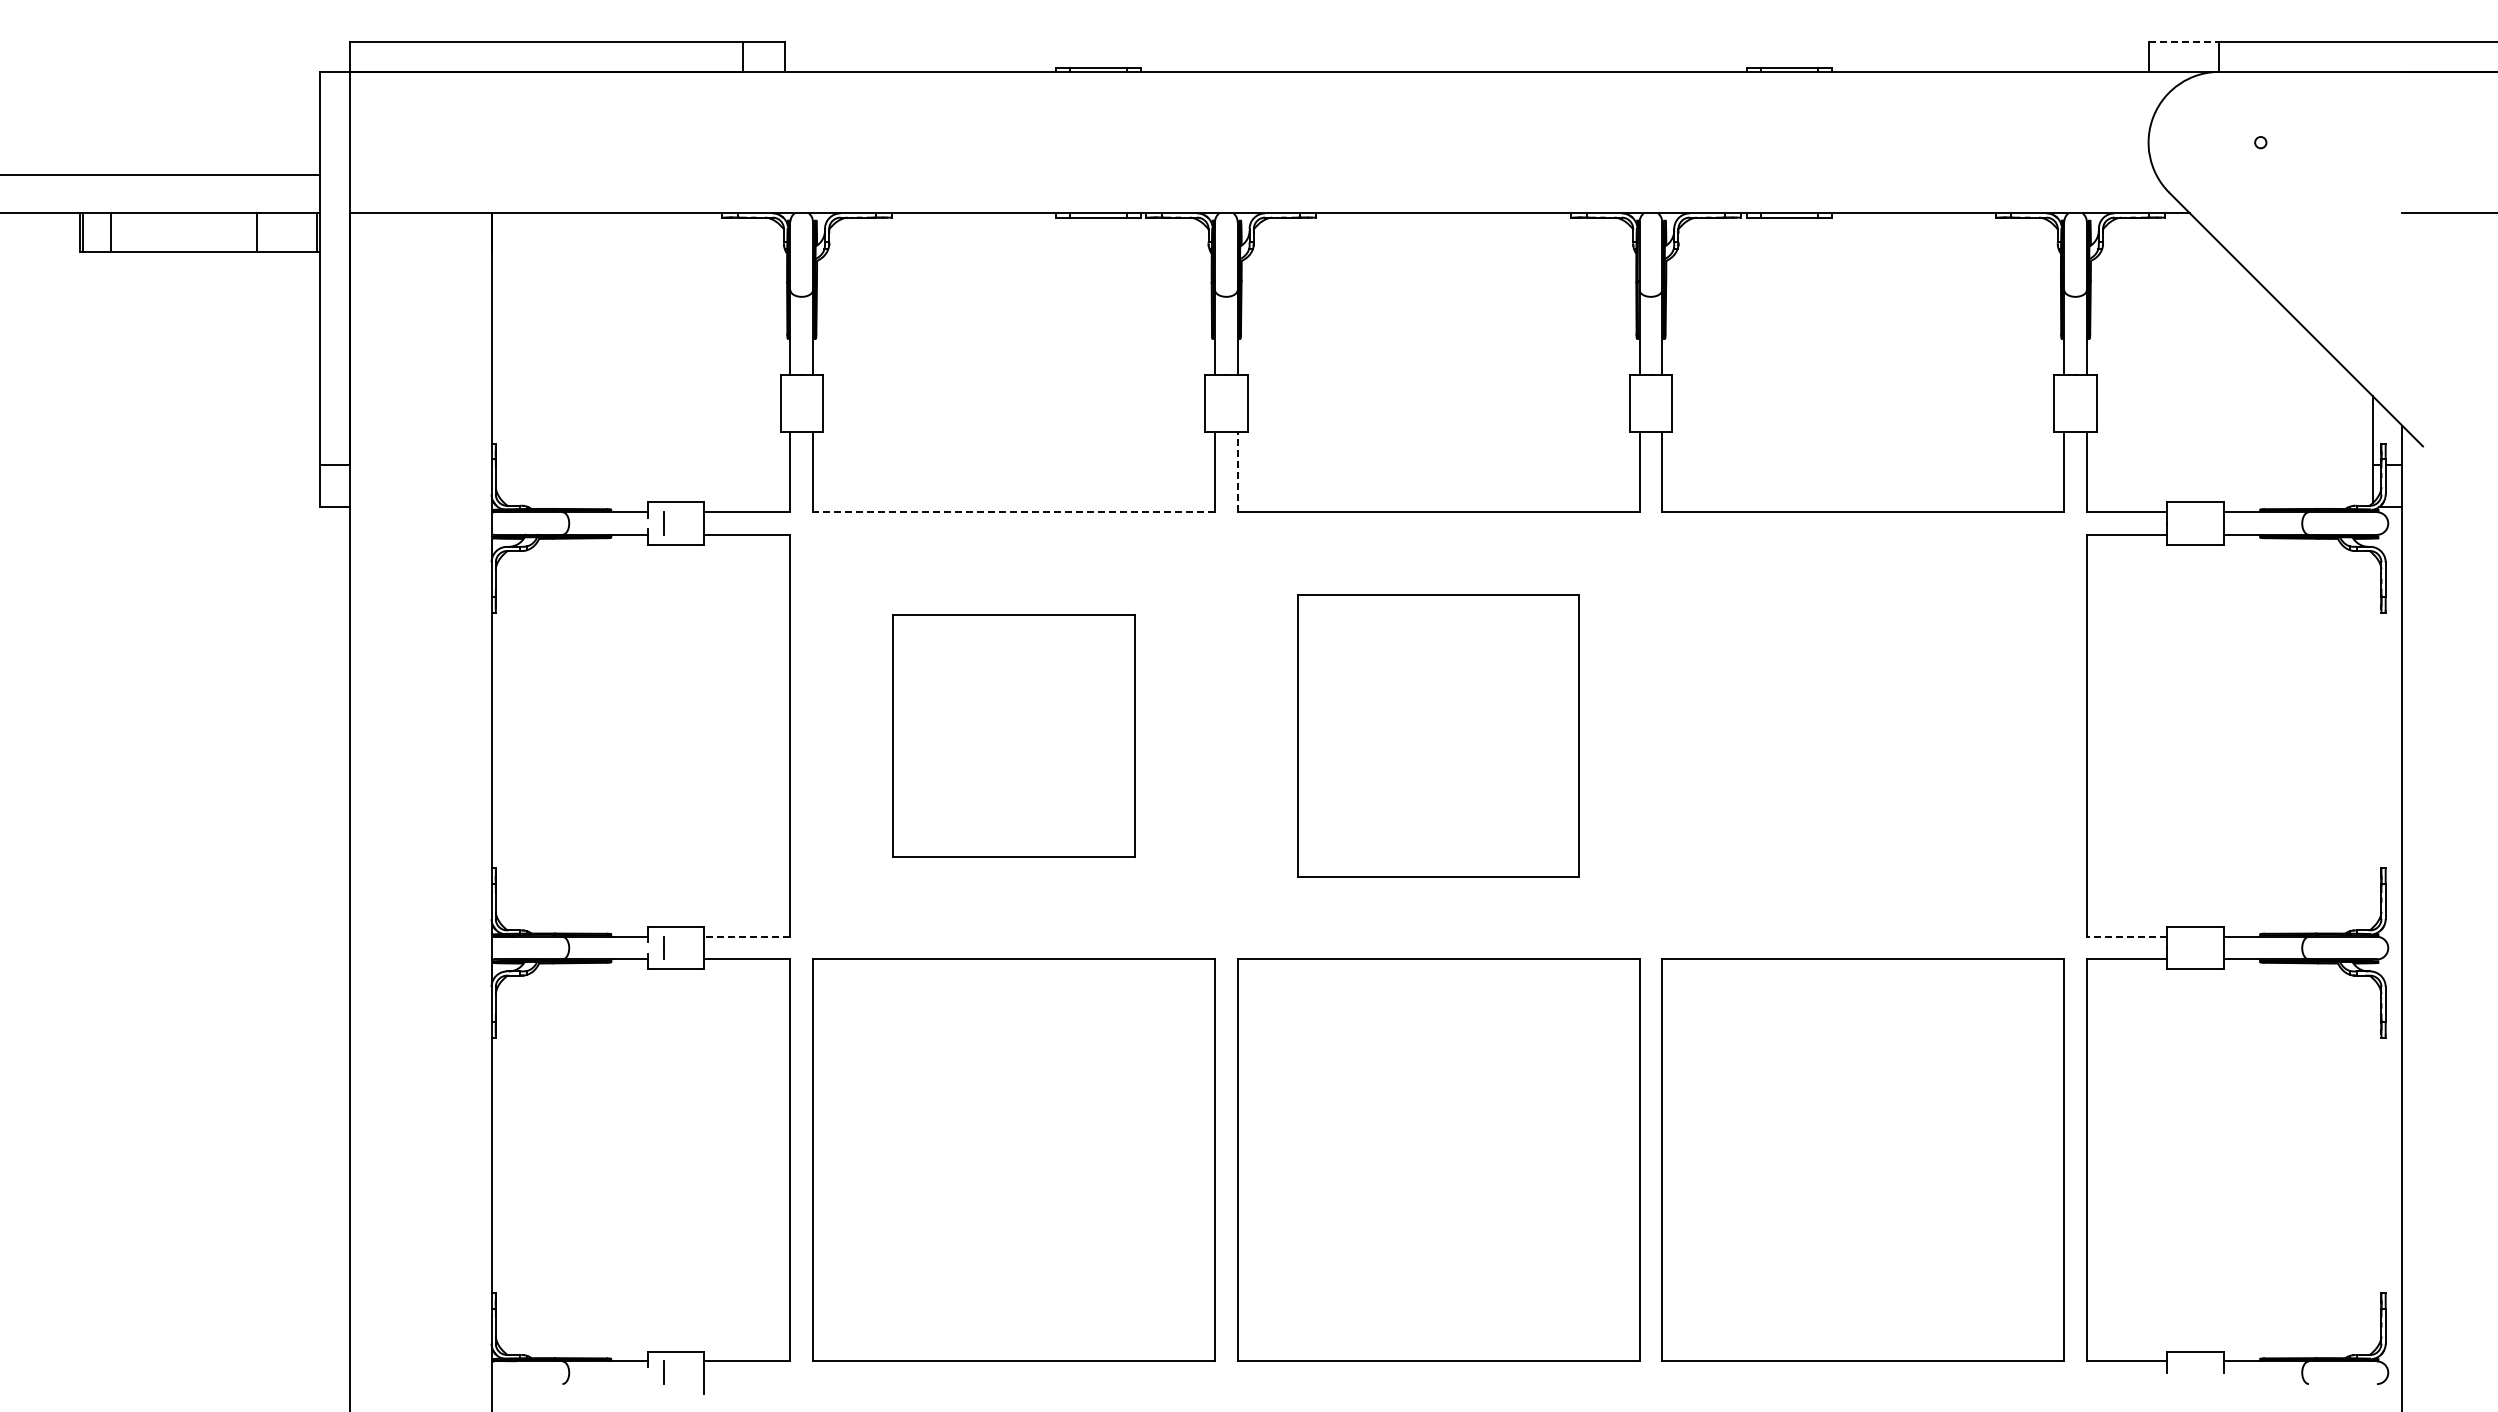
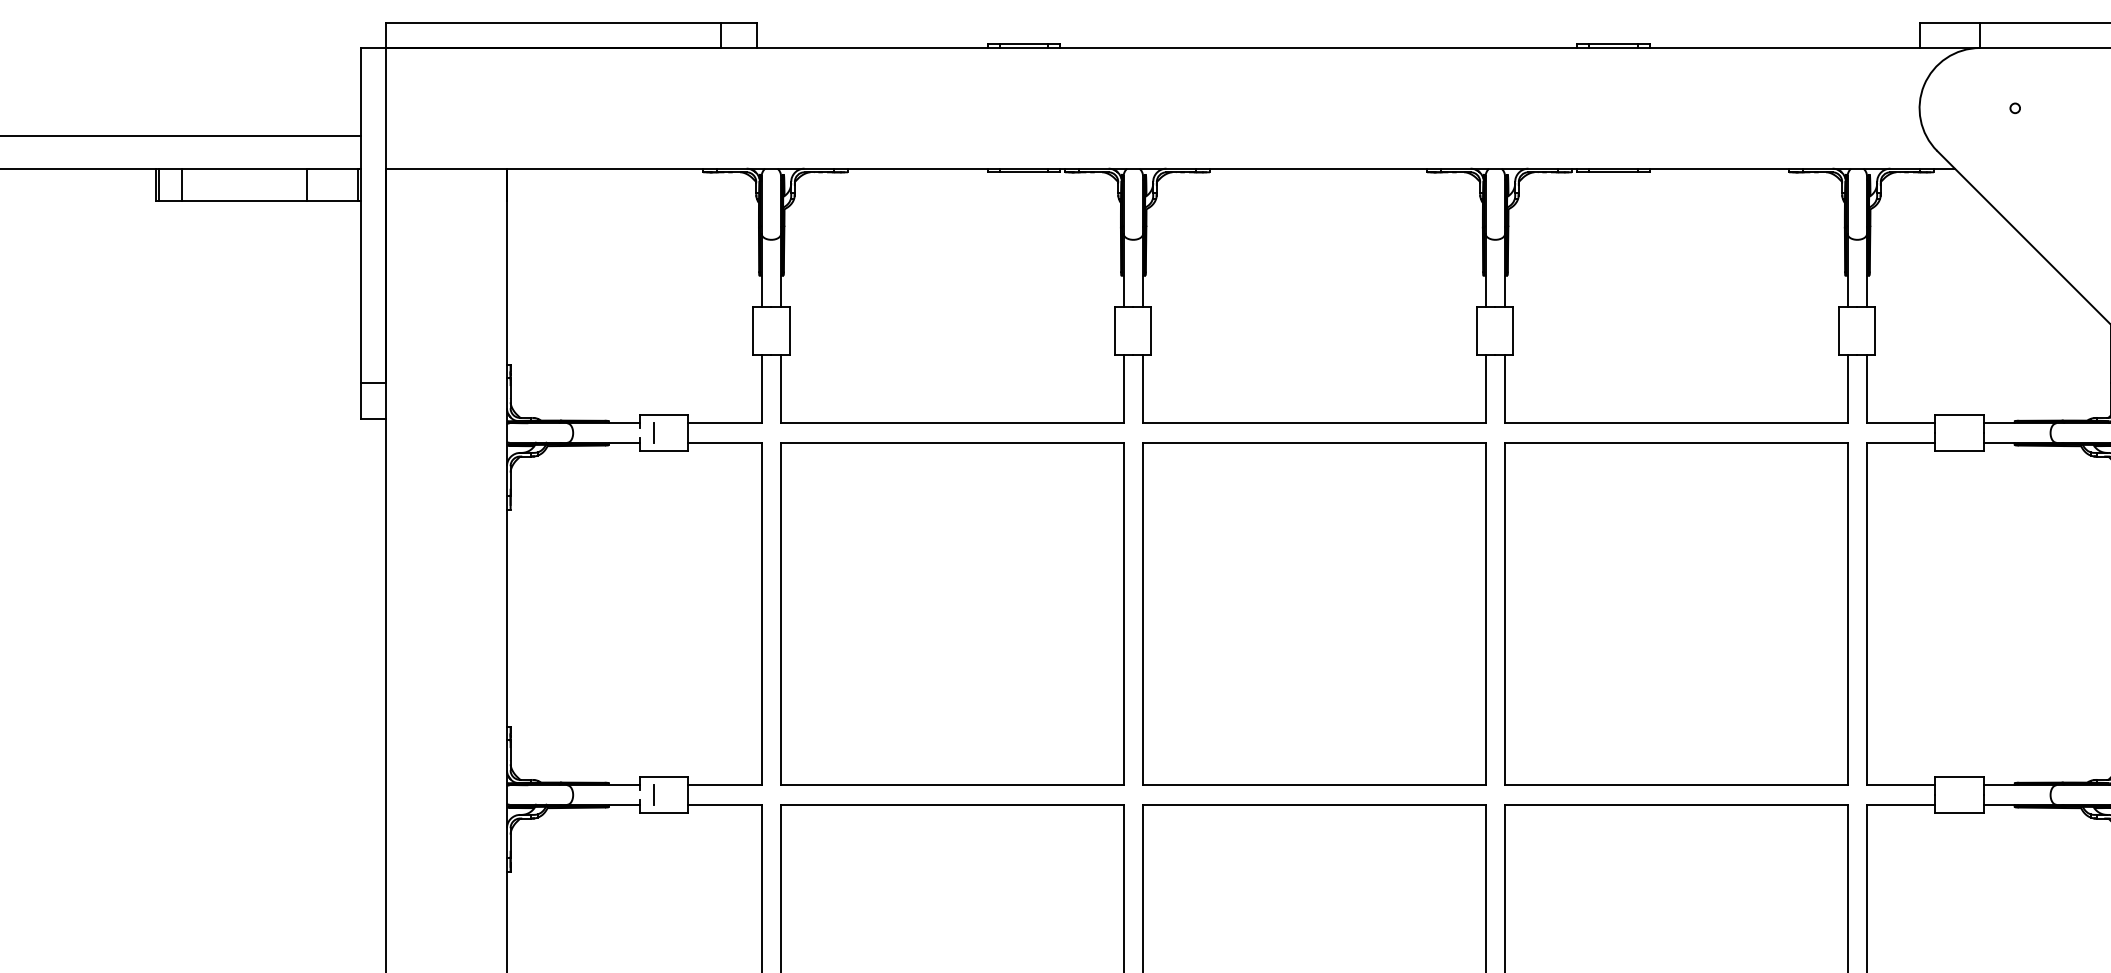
line: (2184, 42) -> (1950, 22), dashed -> solid
line: (1237, 471) -> (1142, 388), dashed -> solid
line: (1014, 512) -> (952, 423), dashed -> solid
part: (1013, 735) -> (951, 613), size x1.67
part: (1438, 735) -> (1314, 613), size x1.43
part: (1862, 735) -> (1675, 613), added
line: (746, 936) -> (724, 785), dashed -> solid
line: (2126, 936) -> (1900, 785), dashed -> solid

